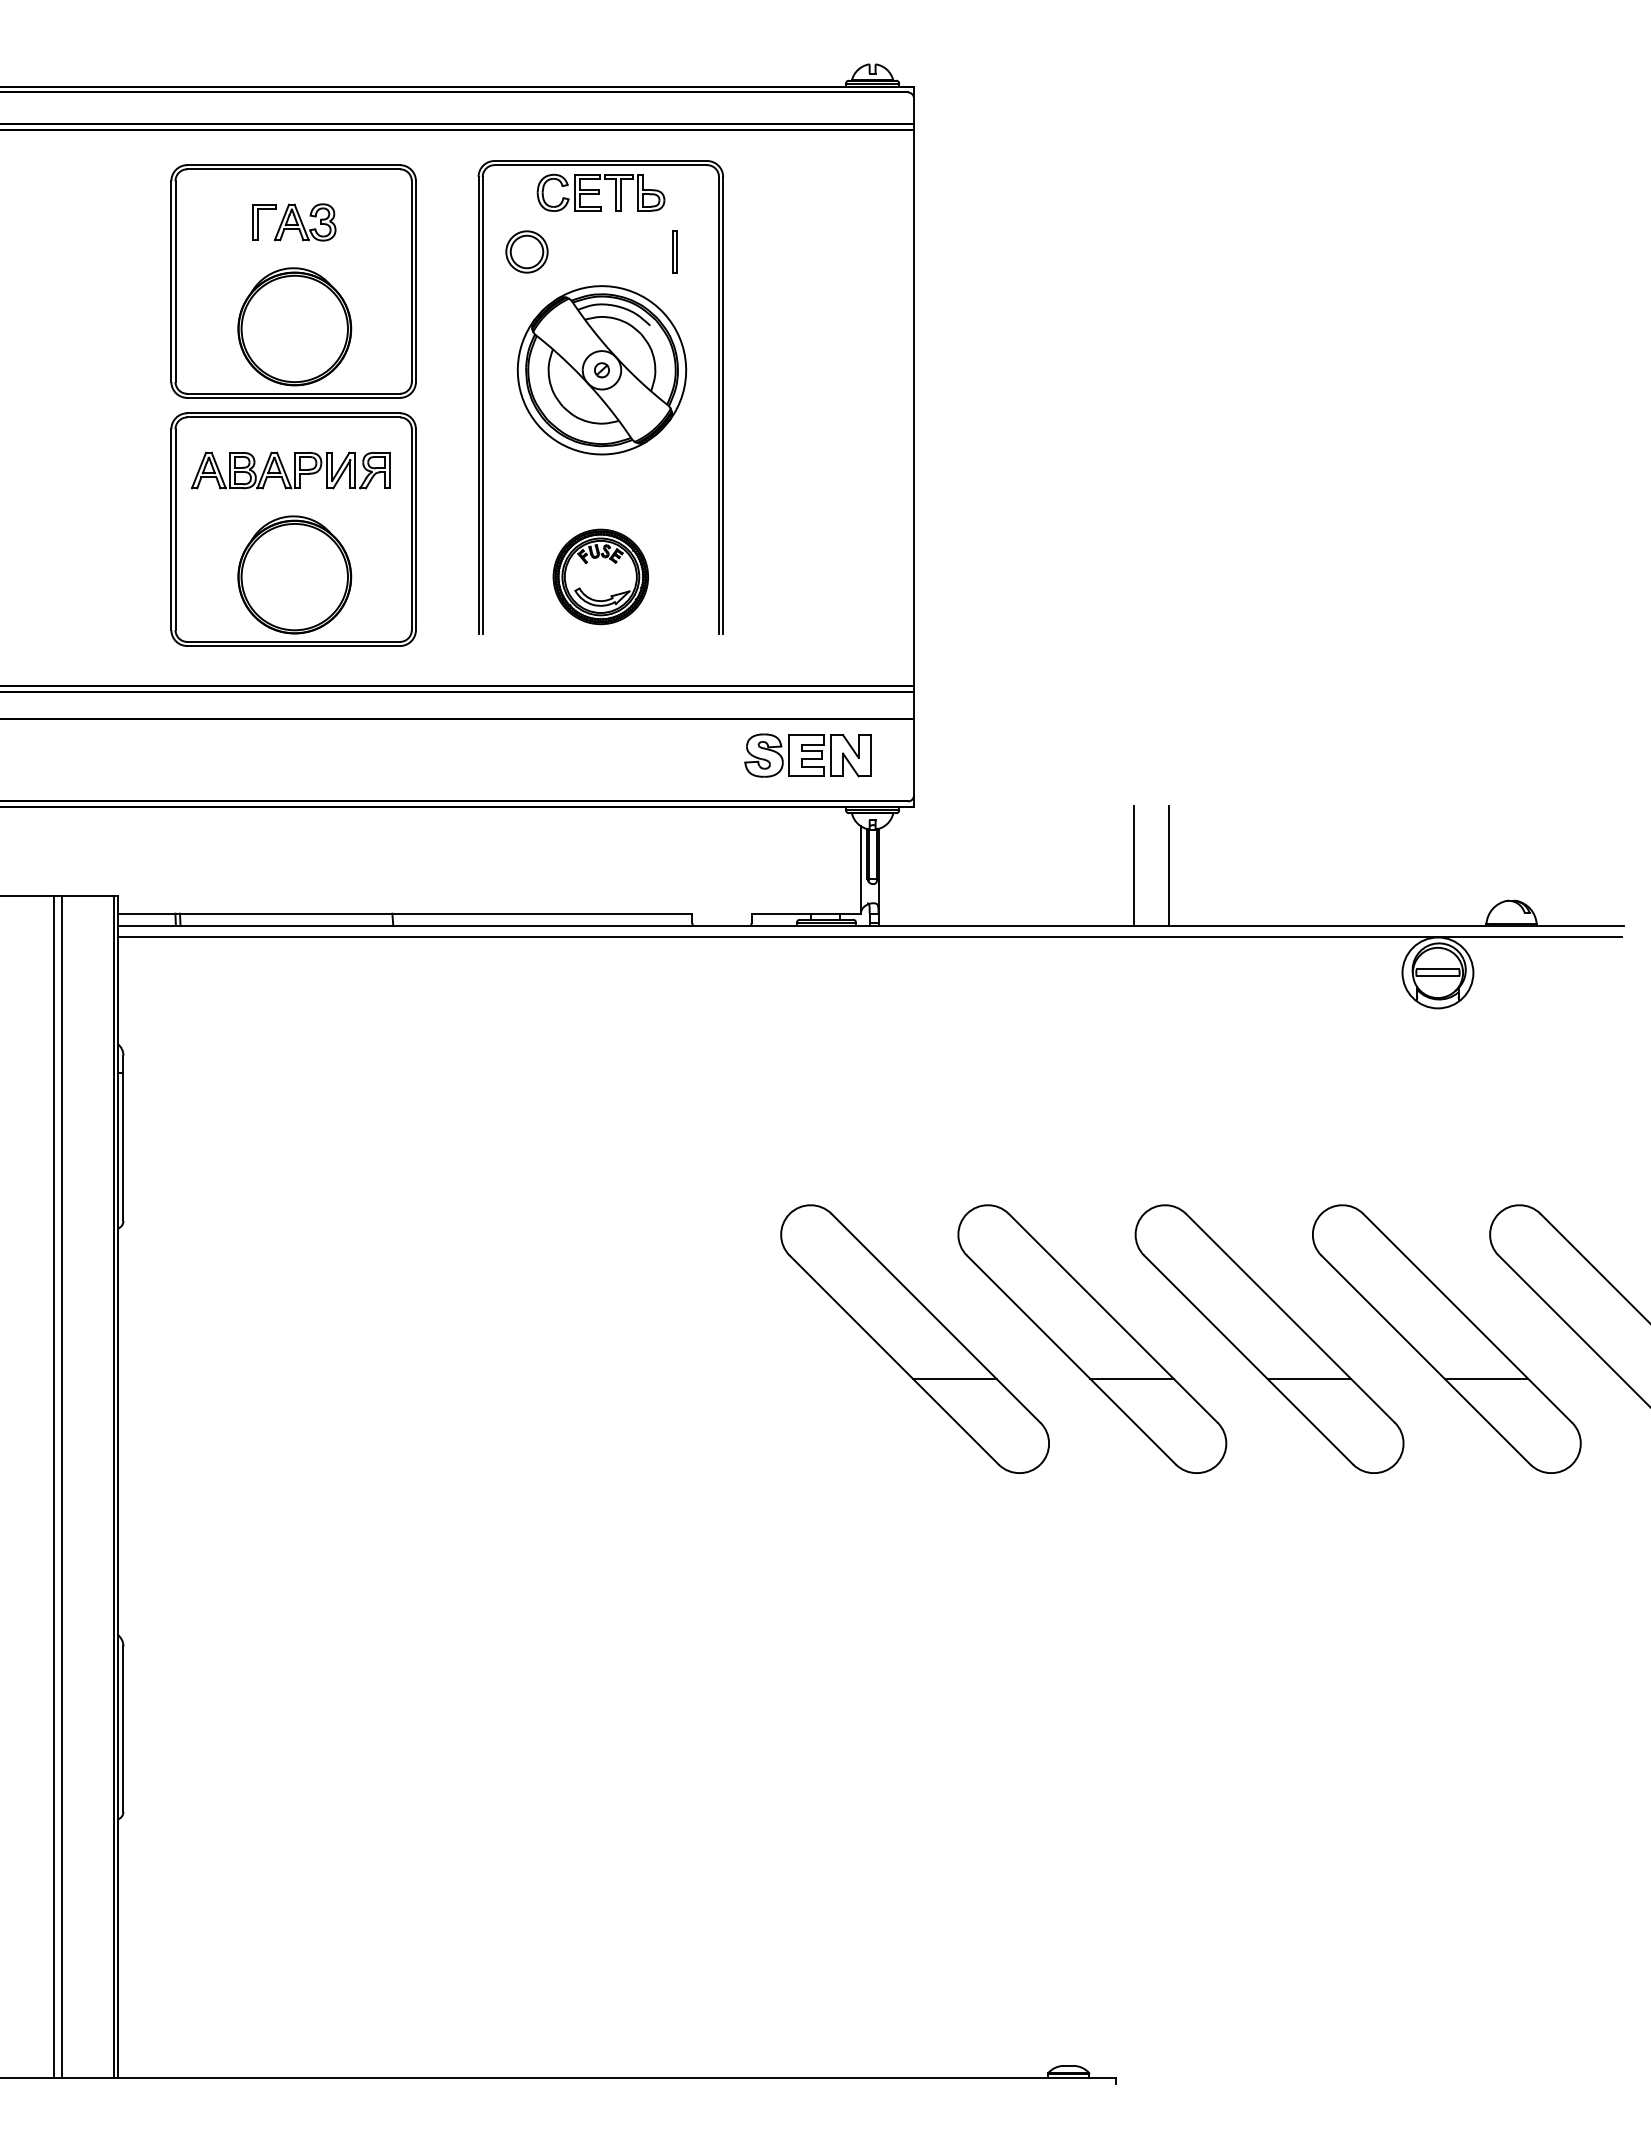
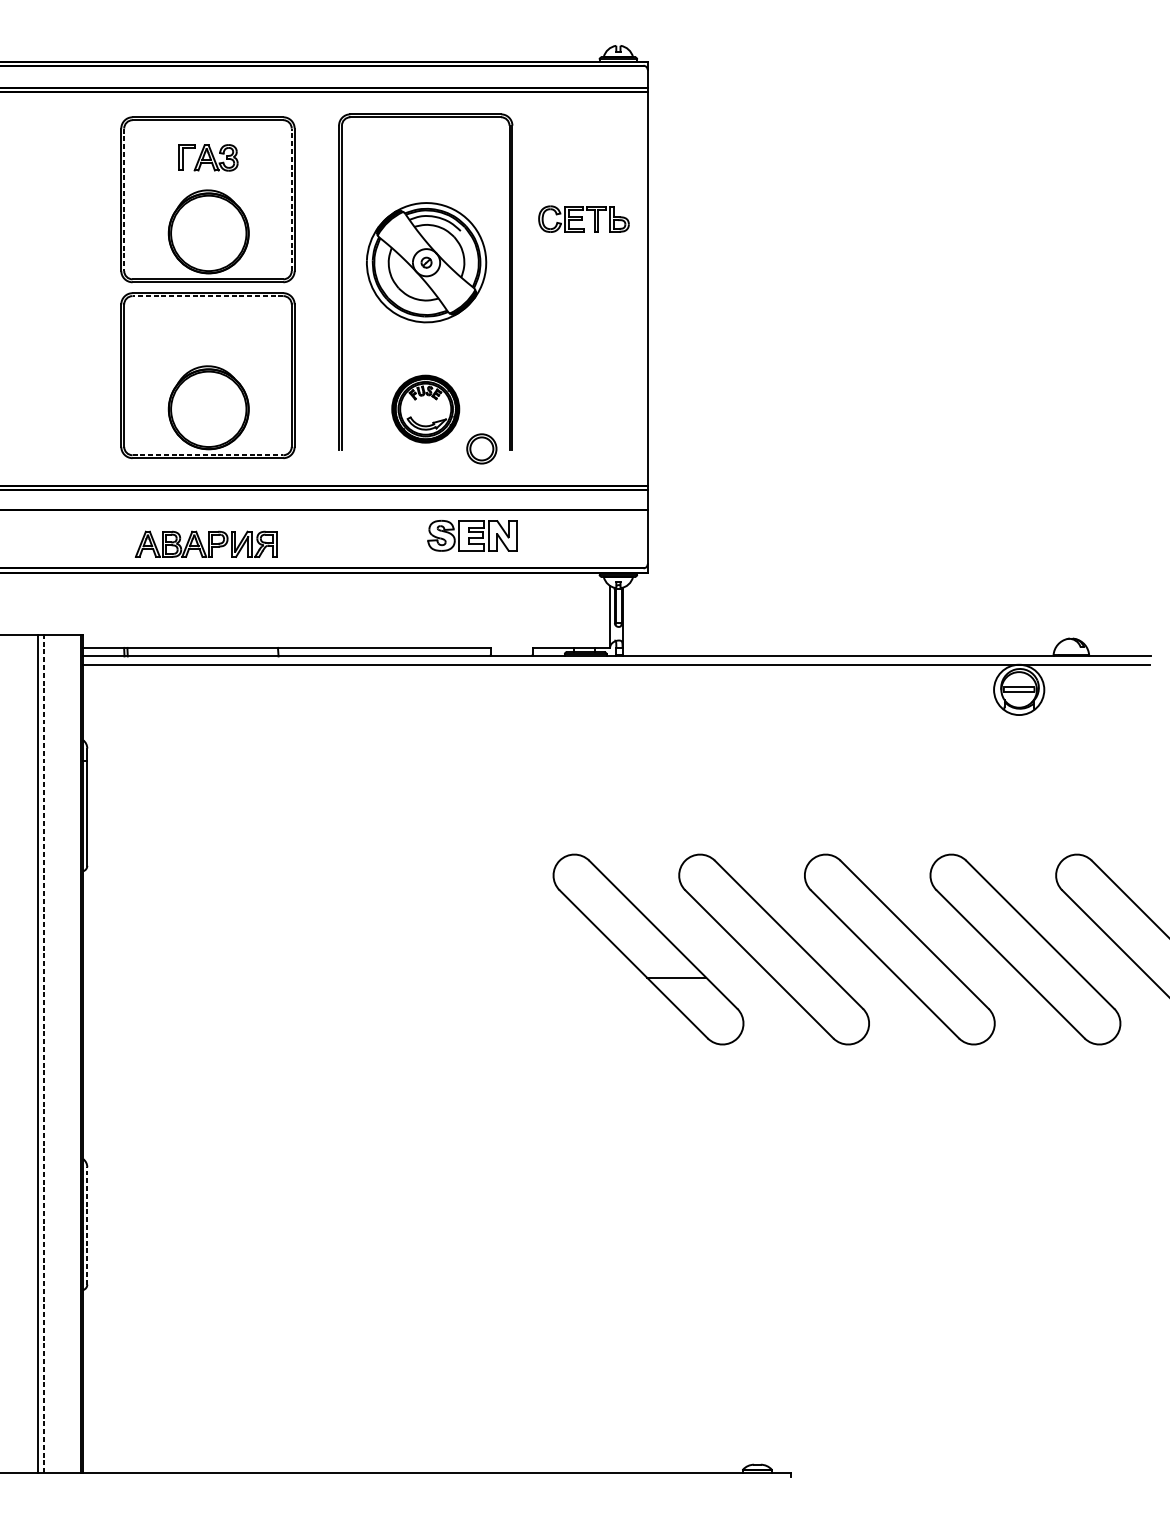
part: (600, 192) -> (583, 218), moved
part: (526, 251) -> (481, 448), moved
part: (674, 251) -> (477, 178), removed
line: (411, 281) -> (291, 199), solid -> dashed
line: (175, 282) -> (124, 200), solid -> dashed
line: (293, 417) -> (207, 296), solid -> dashed
part: (290, 470) -> (205, 544), moved
line: (294, 641) -> (208, 454), solid -> dashed
part: (807, 755) -> (472, 535), moved
line: (1133, 865) -> (803, 613), removed
line: (1169, 865) -> (828, 613), removed
line: (1132, 1379) -> (802, 978), removed
line: (1309, 1379) -> (928, 978), removed
line: (1486, 1379) -> (1053, 978), removed
line: (61, 1486) -> (43, 1053), solid -> dashed
line: (123, 1729) -> (87, 1226), solid -> dashed

